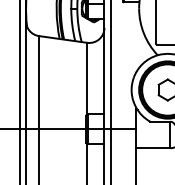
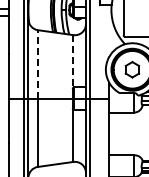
line: (87, 78) -> (73, 61), solid -> dashed
line: (38, 81) -> (37, 63), solid -> dashed

